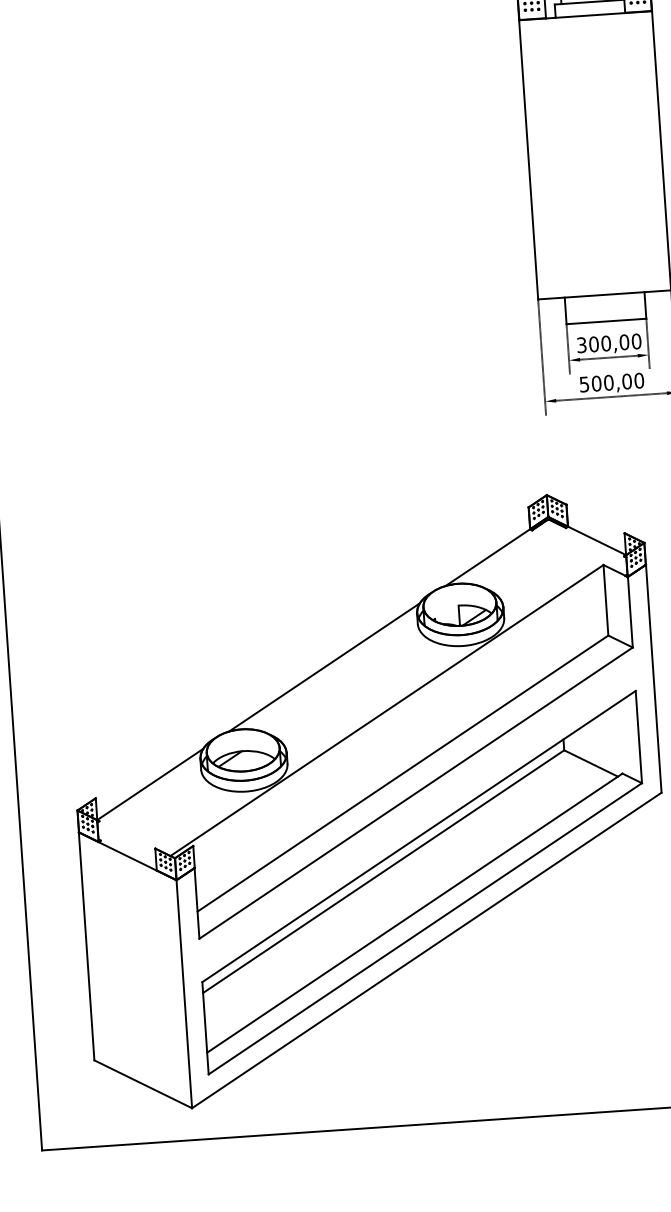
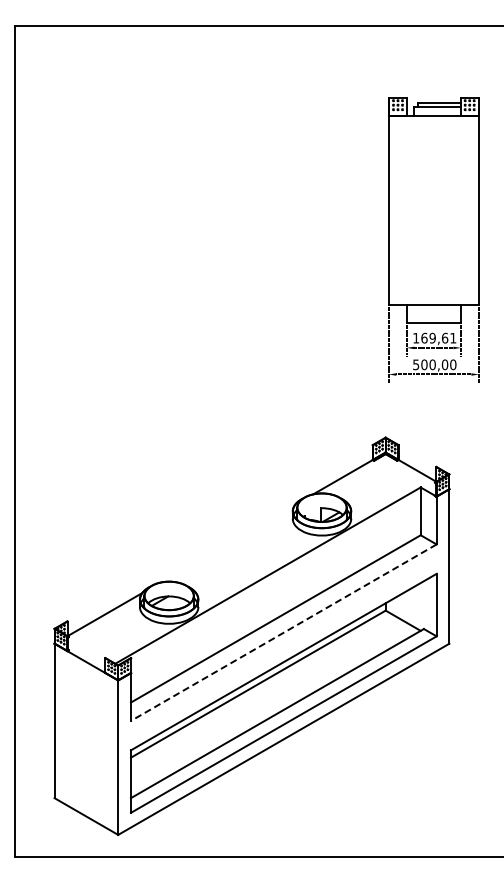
text: (608, 342) -> (434, 337), 300,00 -> 169,61
line: (324, 667) -> (227, 543), removed
line: (415, 792) -> (283, 632), solid -> dashed

